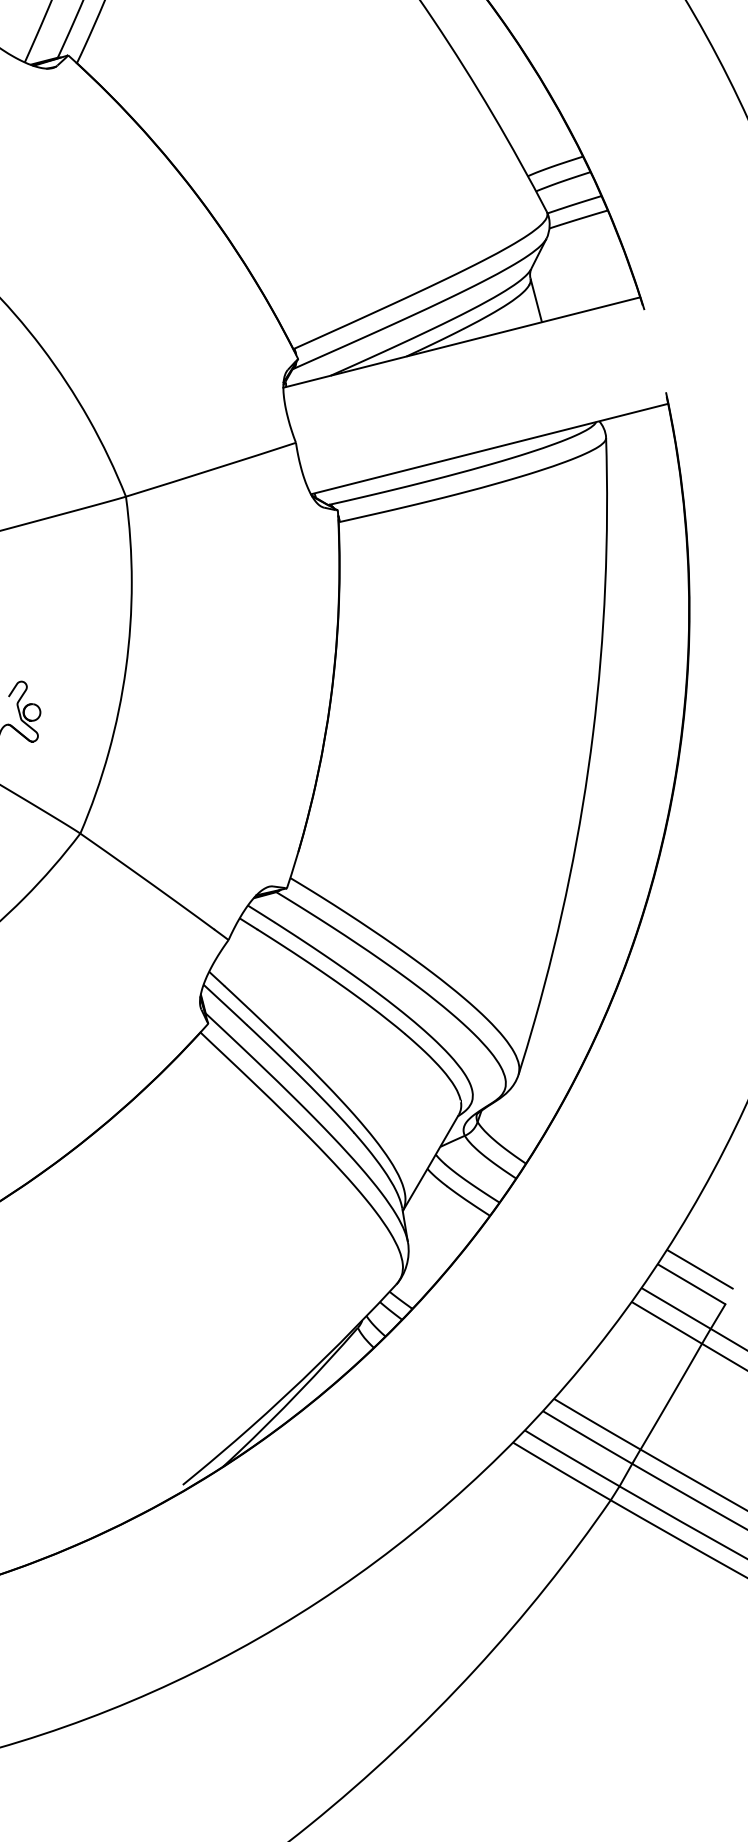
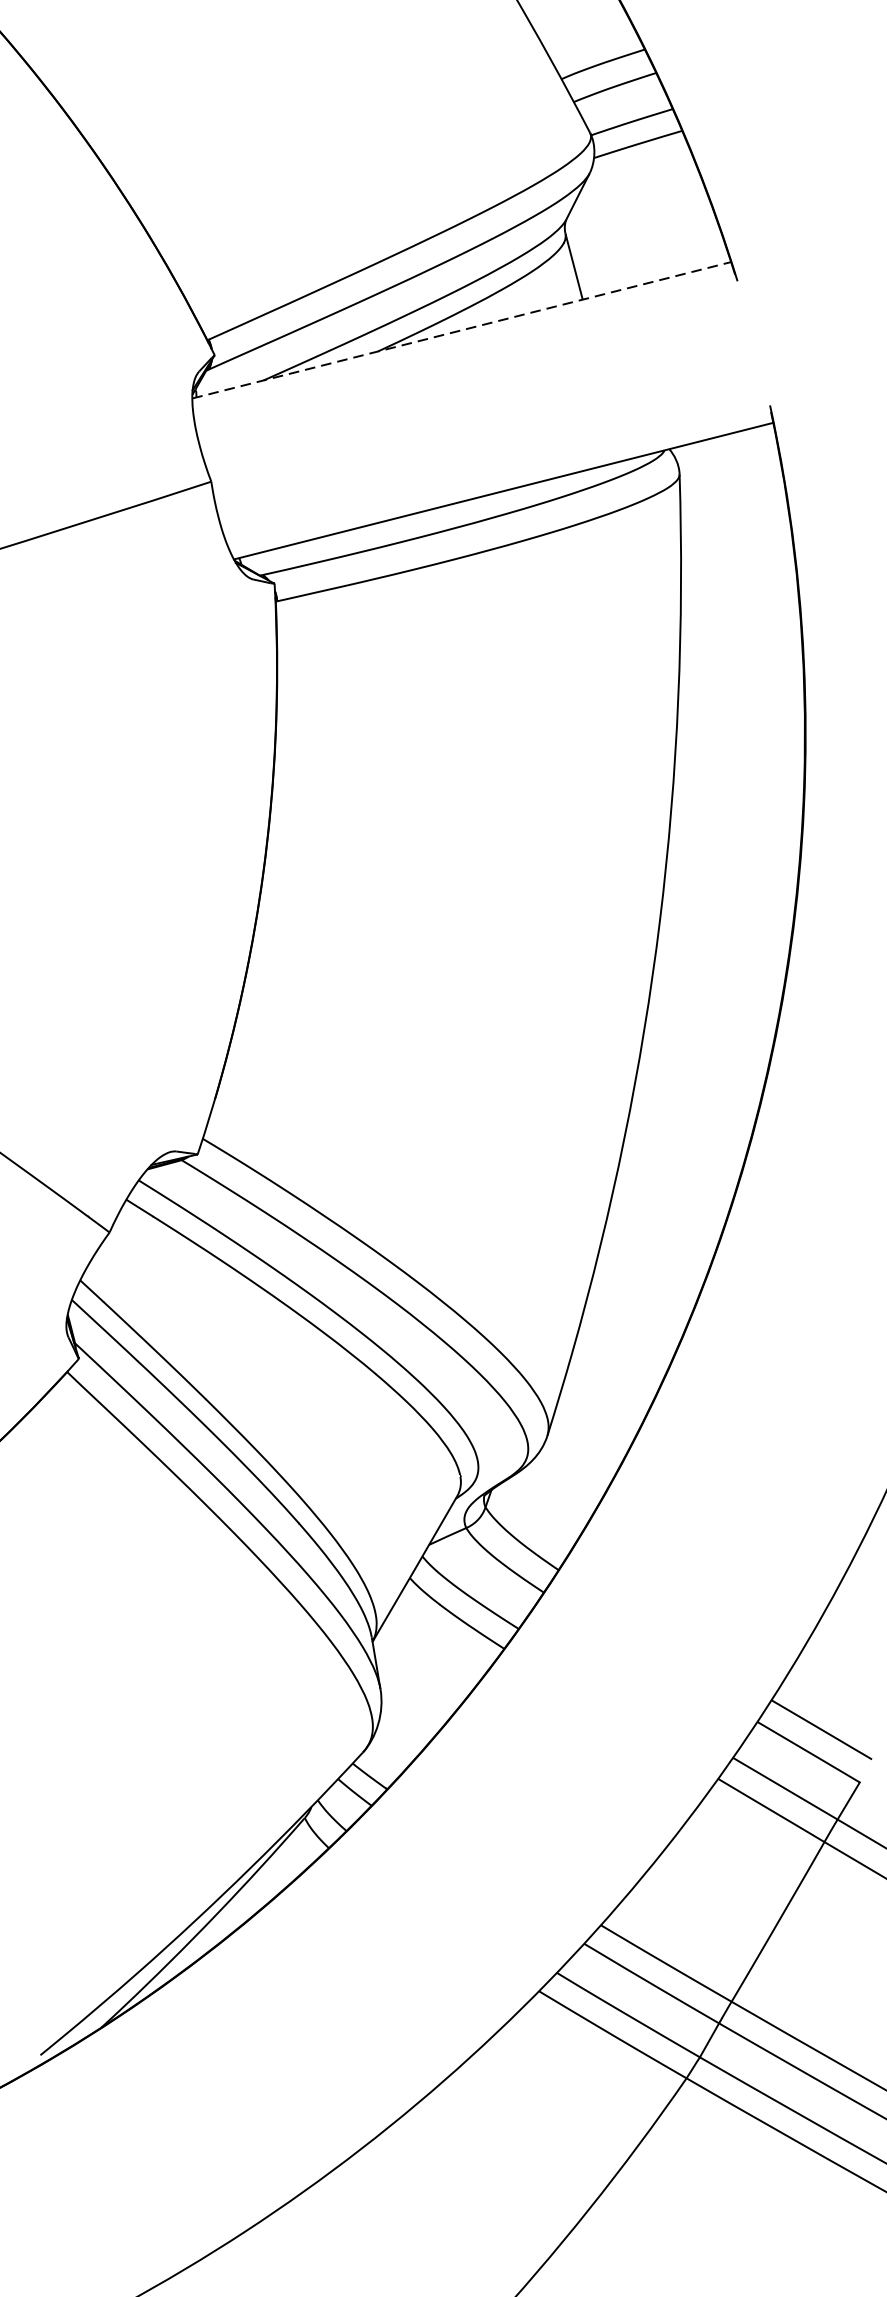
line: (462, 342) -> (462, 330), solid -> dashed

